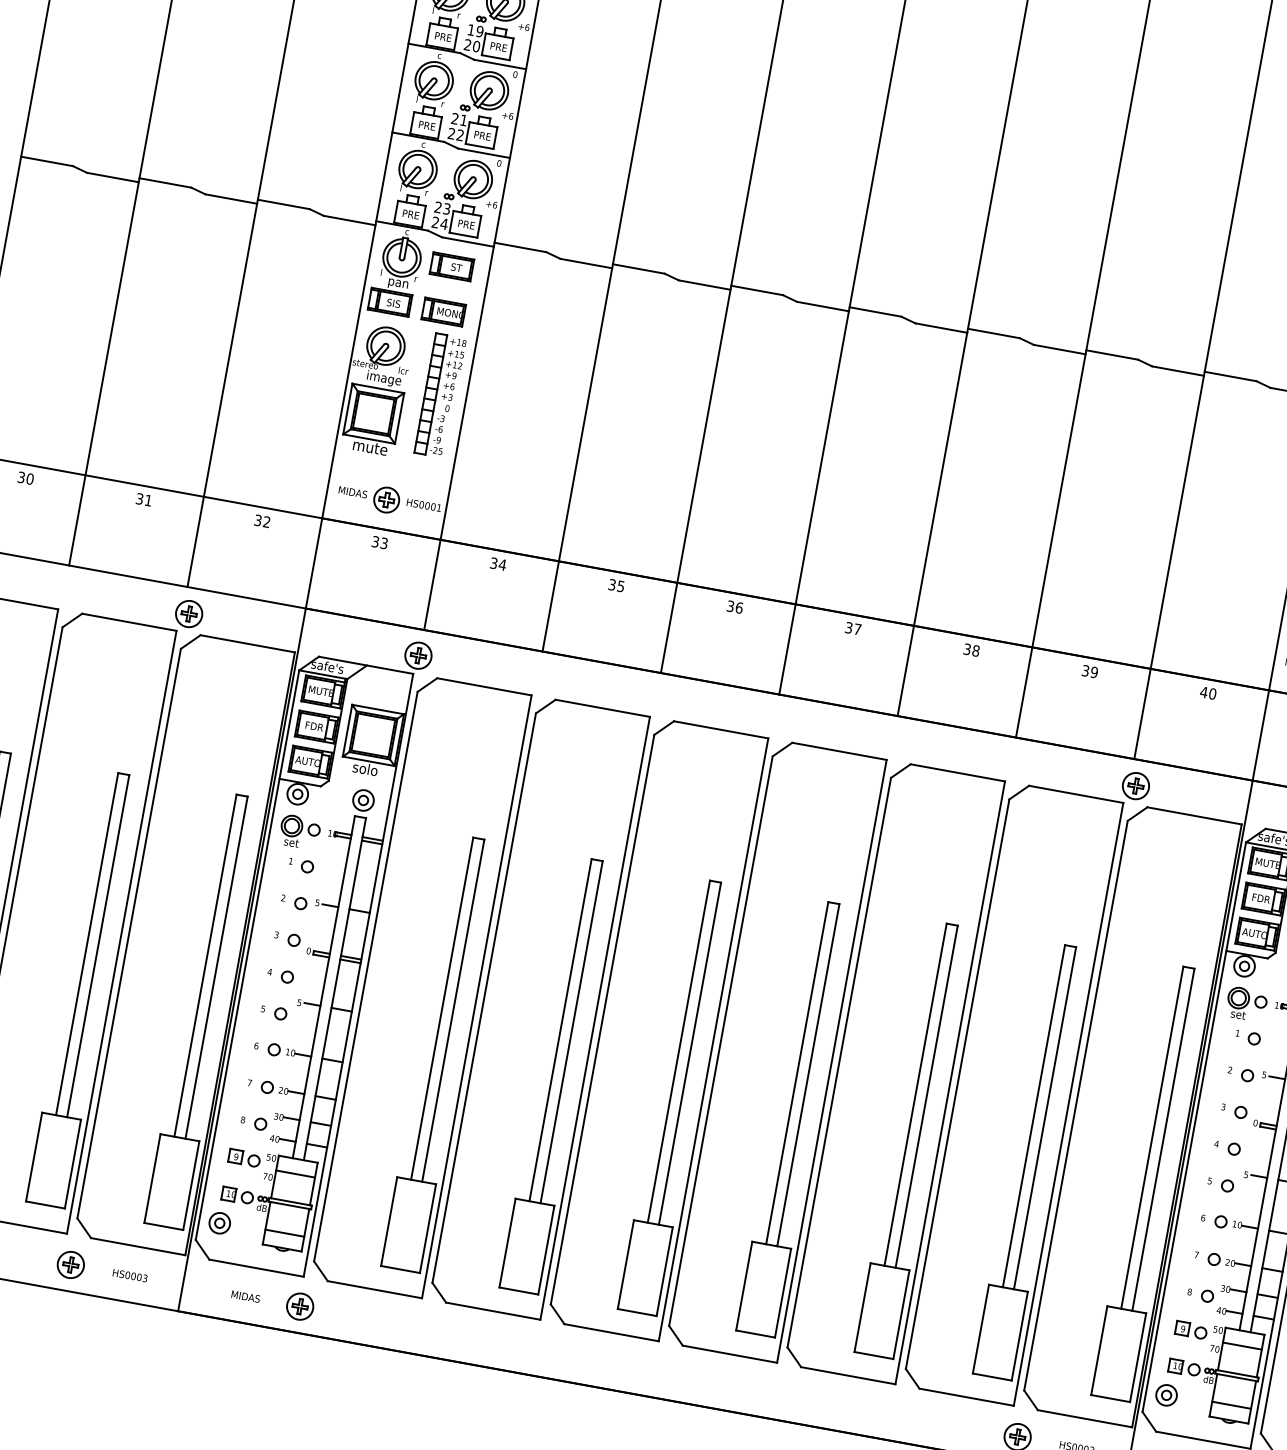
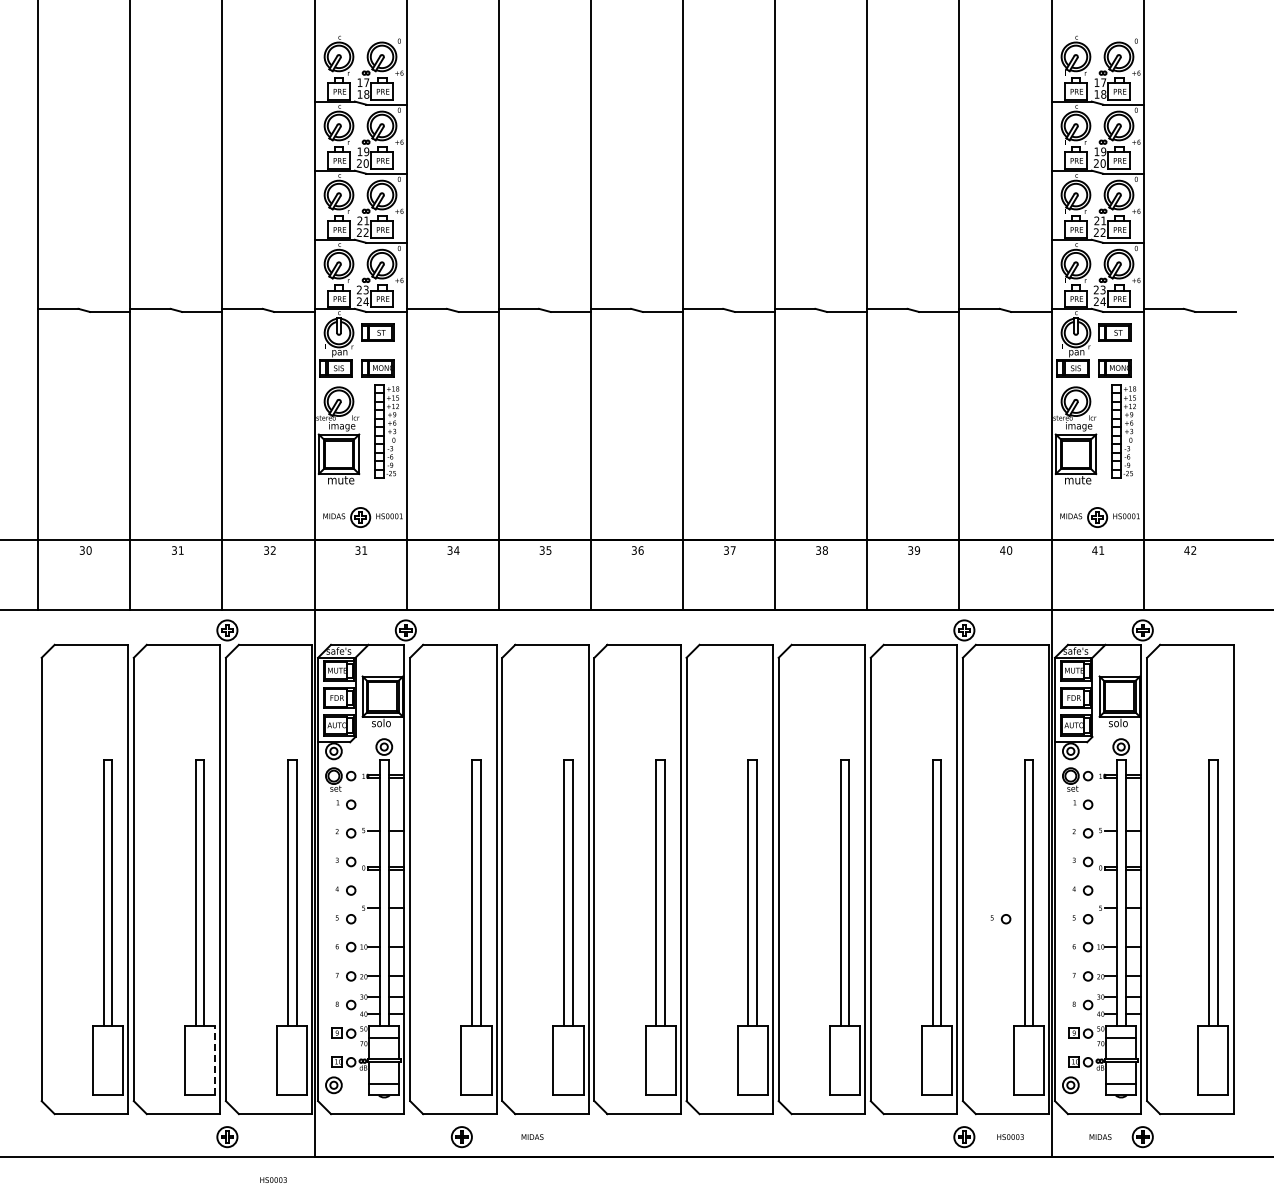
text: (383, 543) -> (364, 550), 33 -> 31
line: (73, 1163) -> (215, 1060), solid -> dashed
part: (1114, 1165) -> (1000, 919), added
text: (130, 1274) -> (273, 1179), moved
text: (245, 1295) -> (532, 1136), moved
part: (299, 1307) -> (461, 1137), moved

